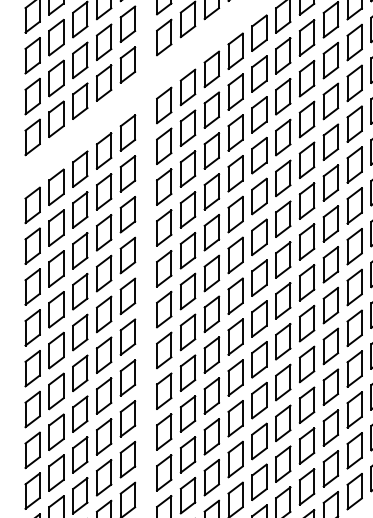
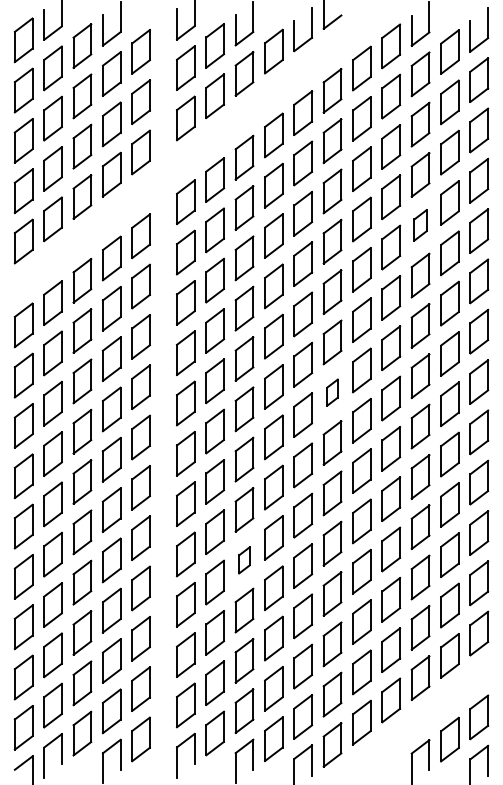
part: (354, 124) -> (420, 225), size x0.7
part: (283, 259) -> (332, 392), size x0.6
part: (211, 396) -> (244, 560), size x0.6

